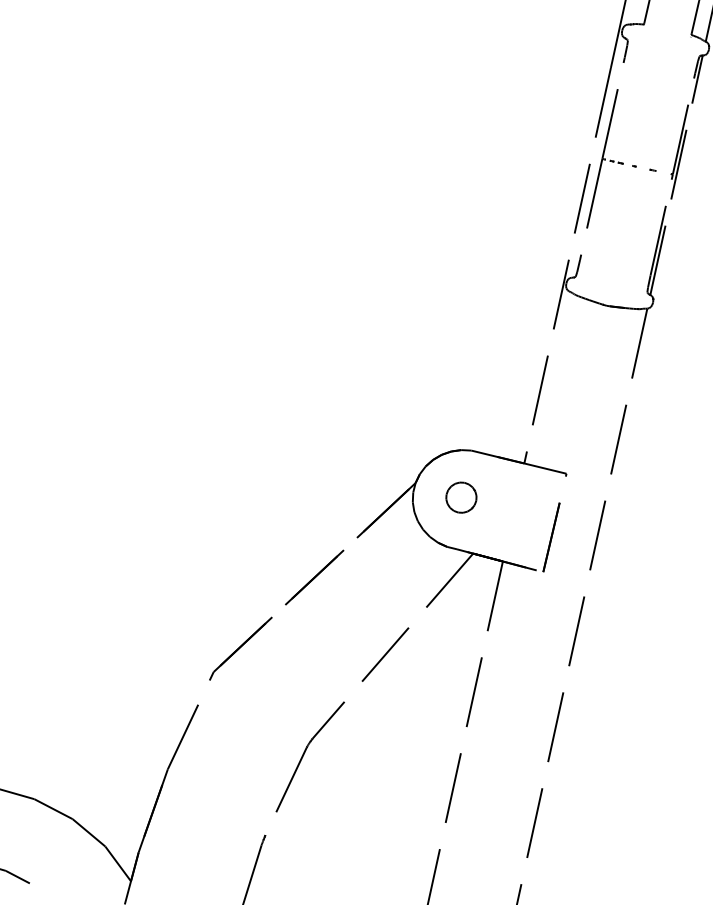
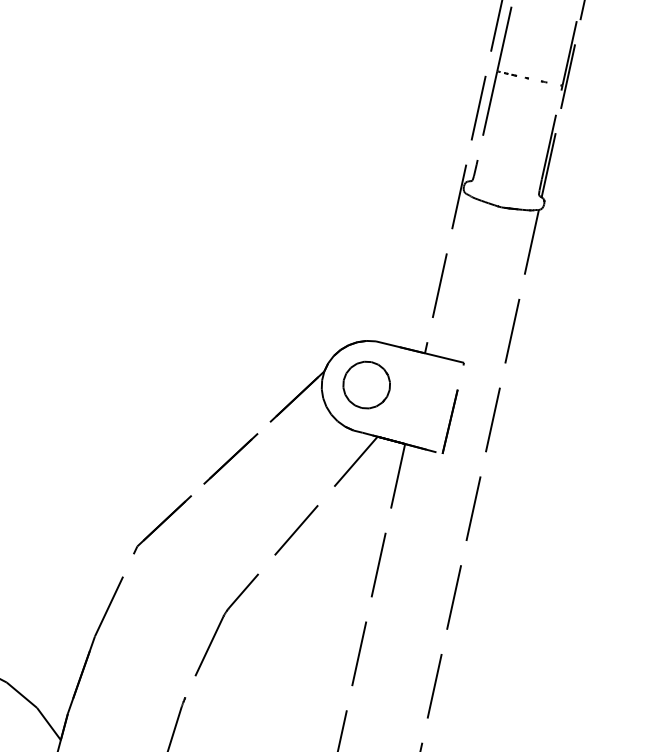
part: (461, 497) -> (366, 384), size x1.67

